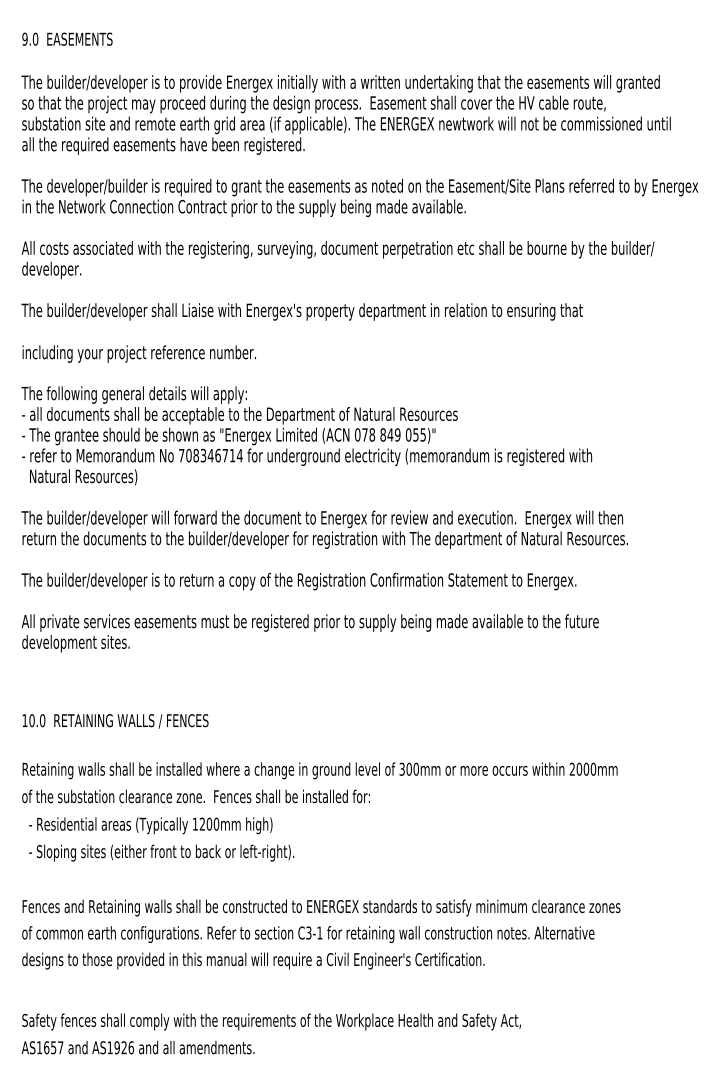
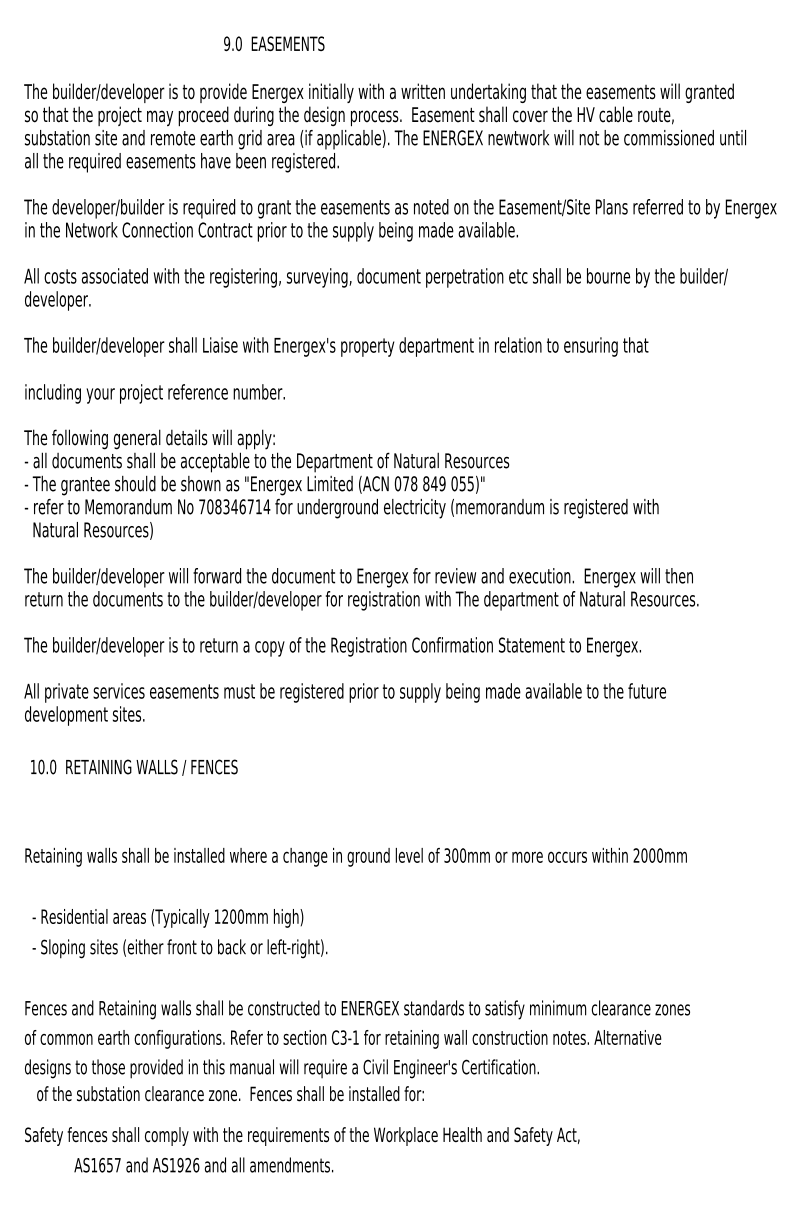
text: (67, 38) -> (274, 42), moved
text: (115, 721) -> (134, 767), moved
text: (195, 796) -> (229, 1093), moved
text: (137, 1047) -> (203, 1164), moved

